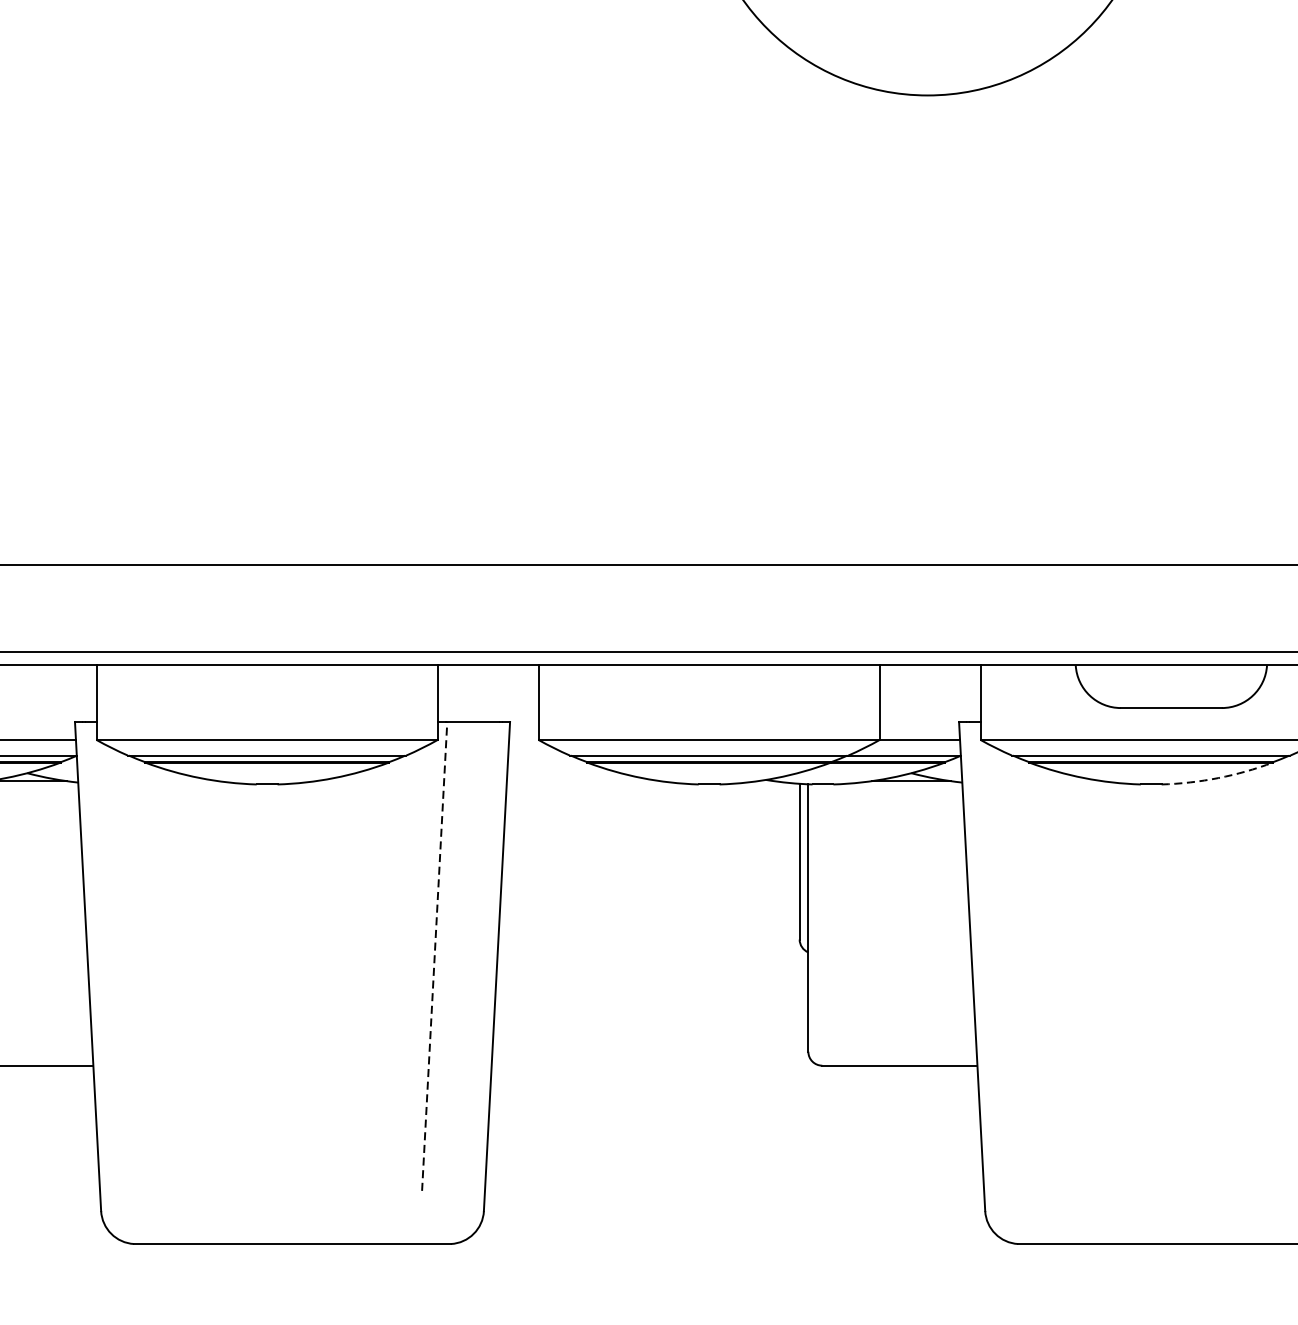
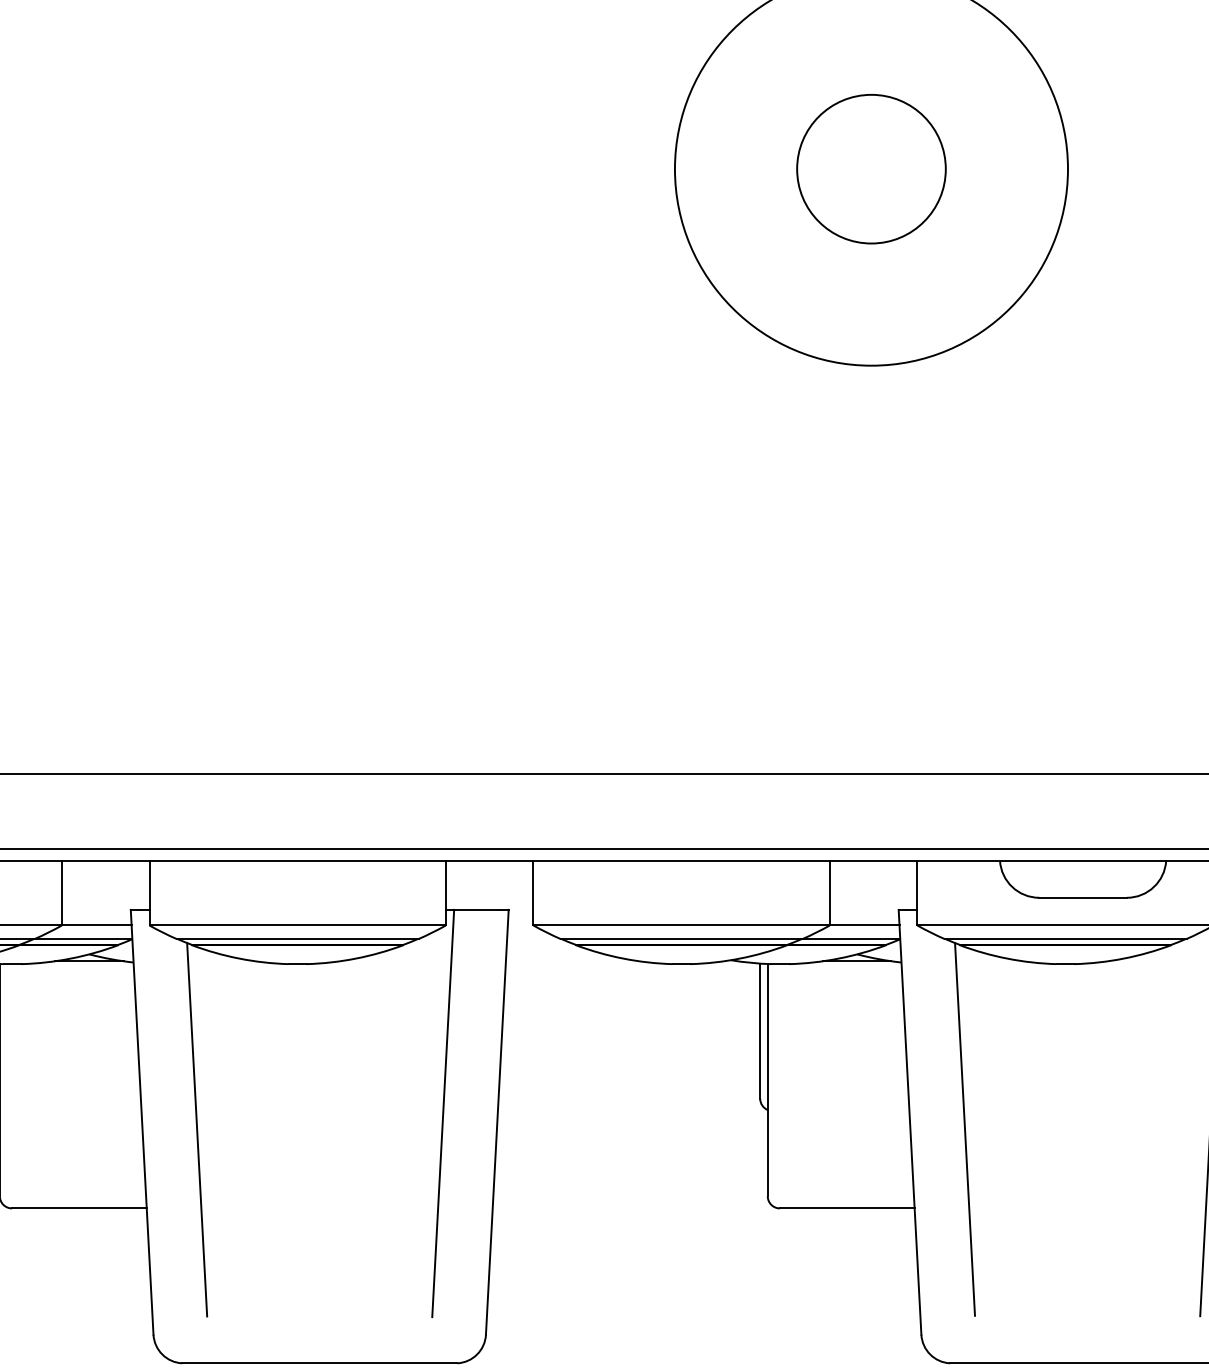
arc: (1217, 777) -> (1123, 958), dashed -> solid
line: (435, 956) -> (443, 1113), dashed -> solid
line: (151, 974) -> (197, 1129), added
line: (1034, 974) -> (964, 1129), added

